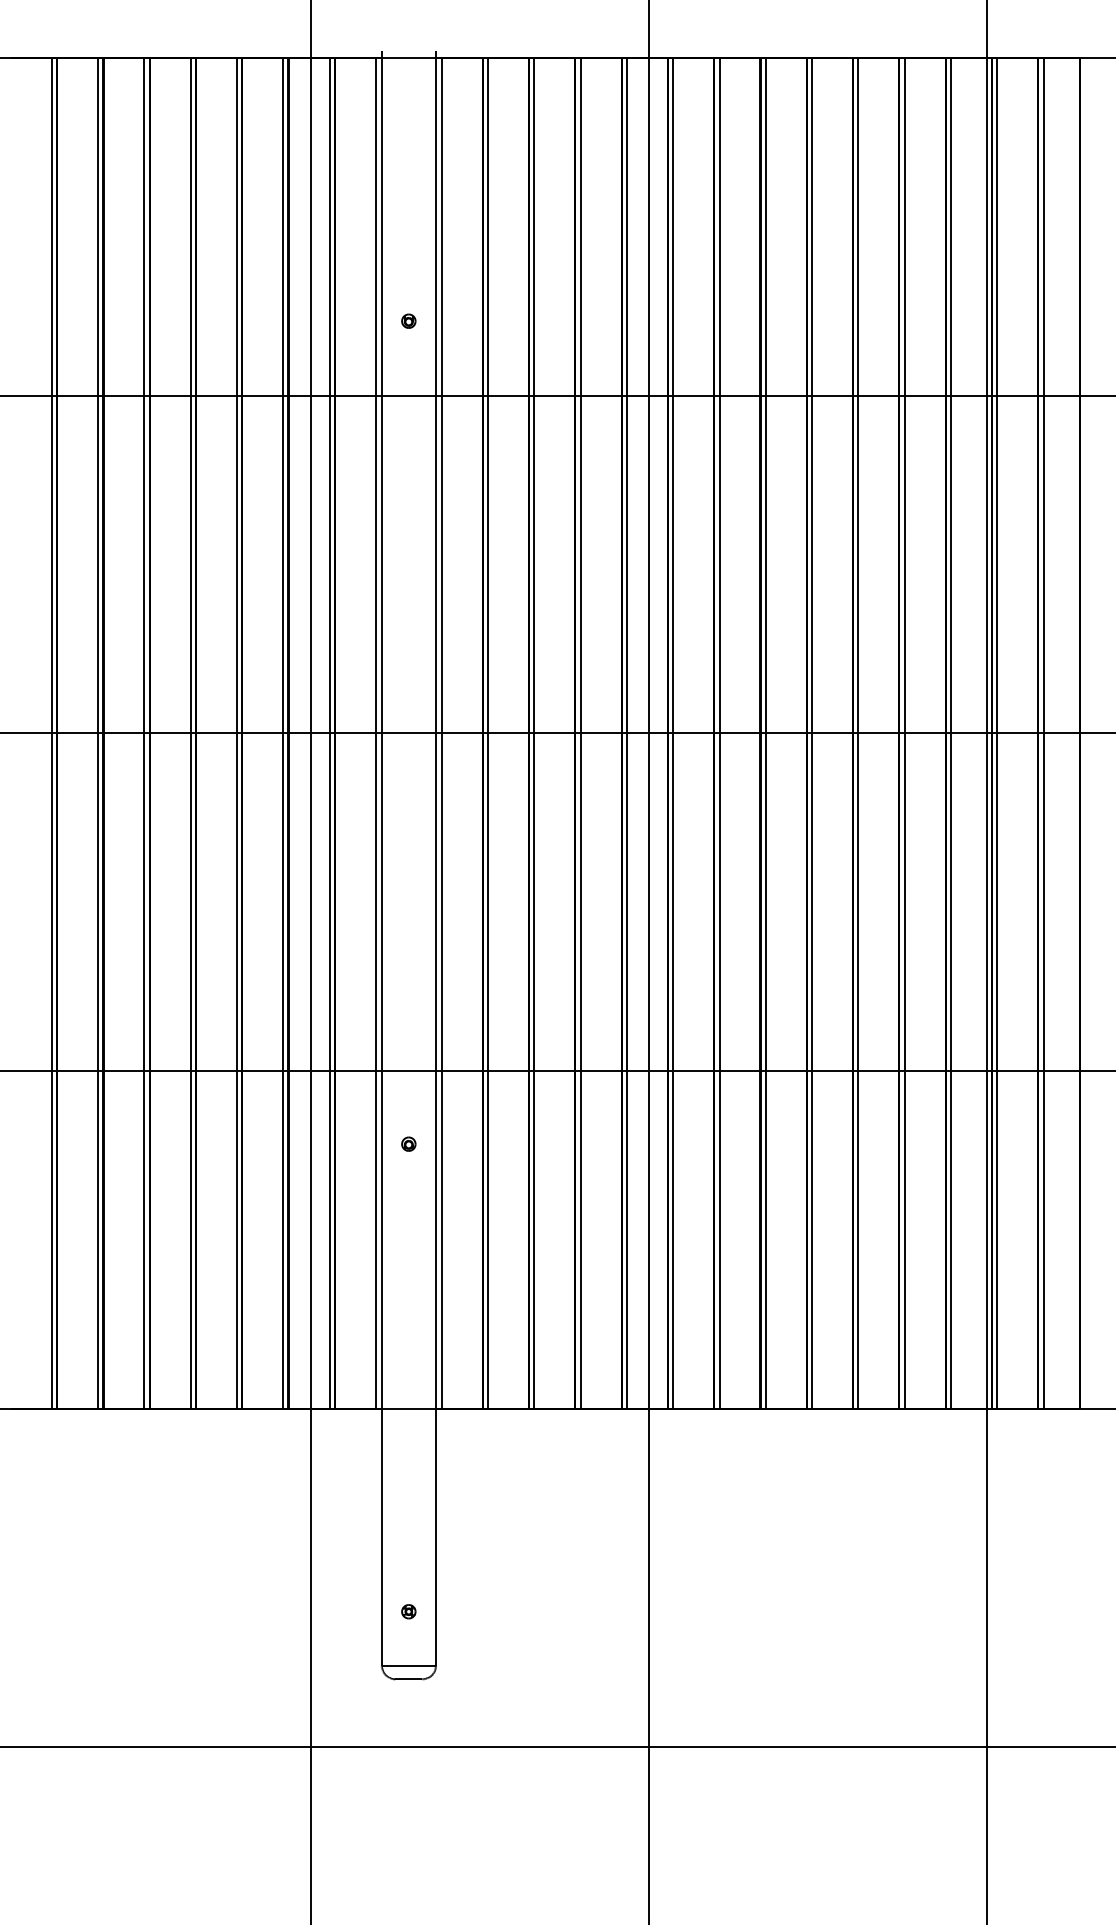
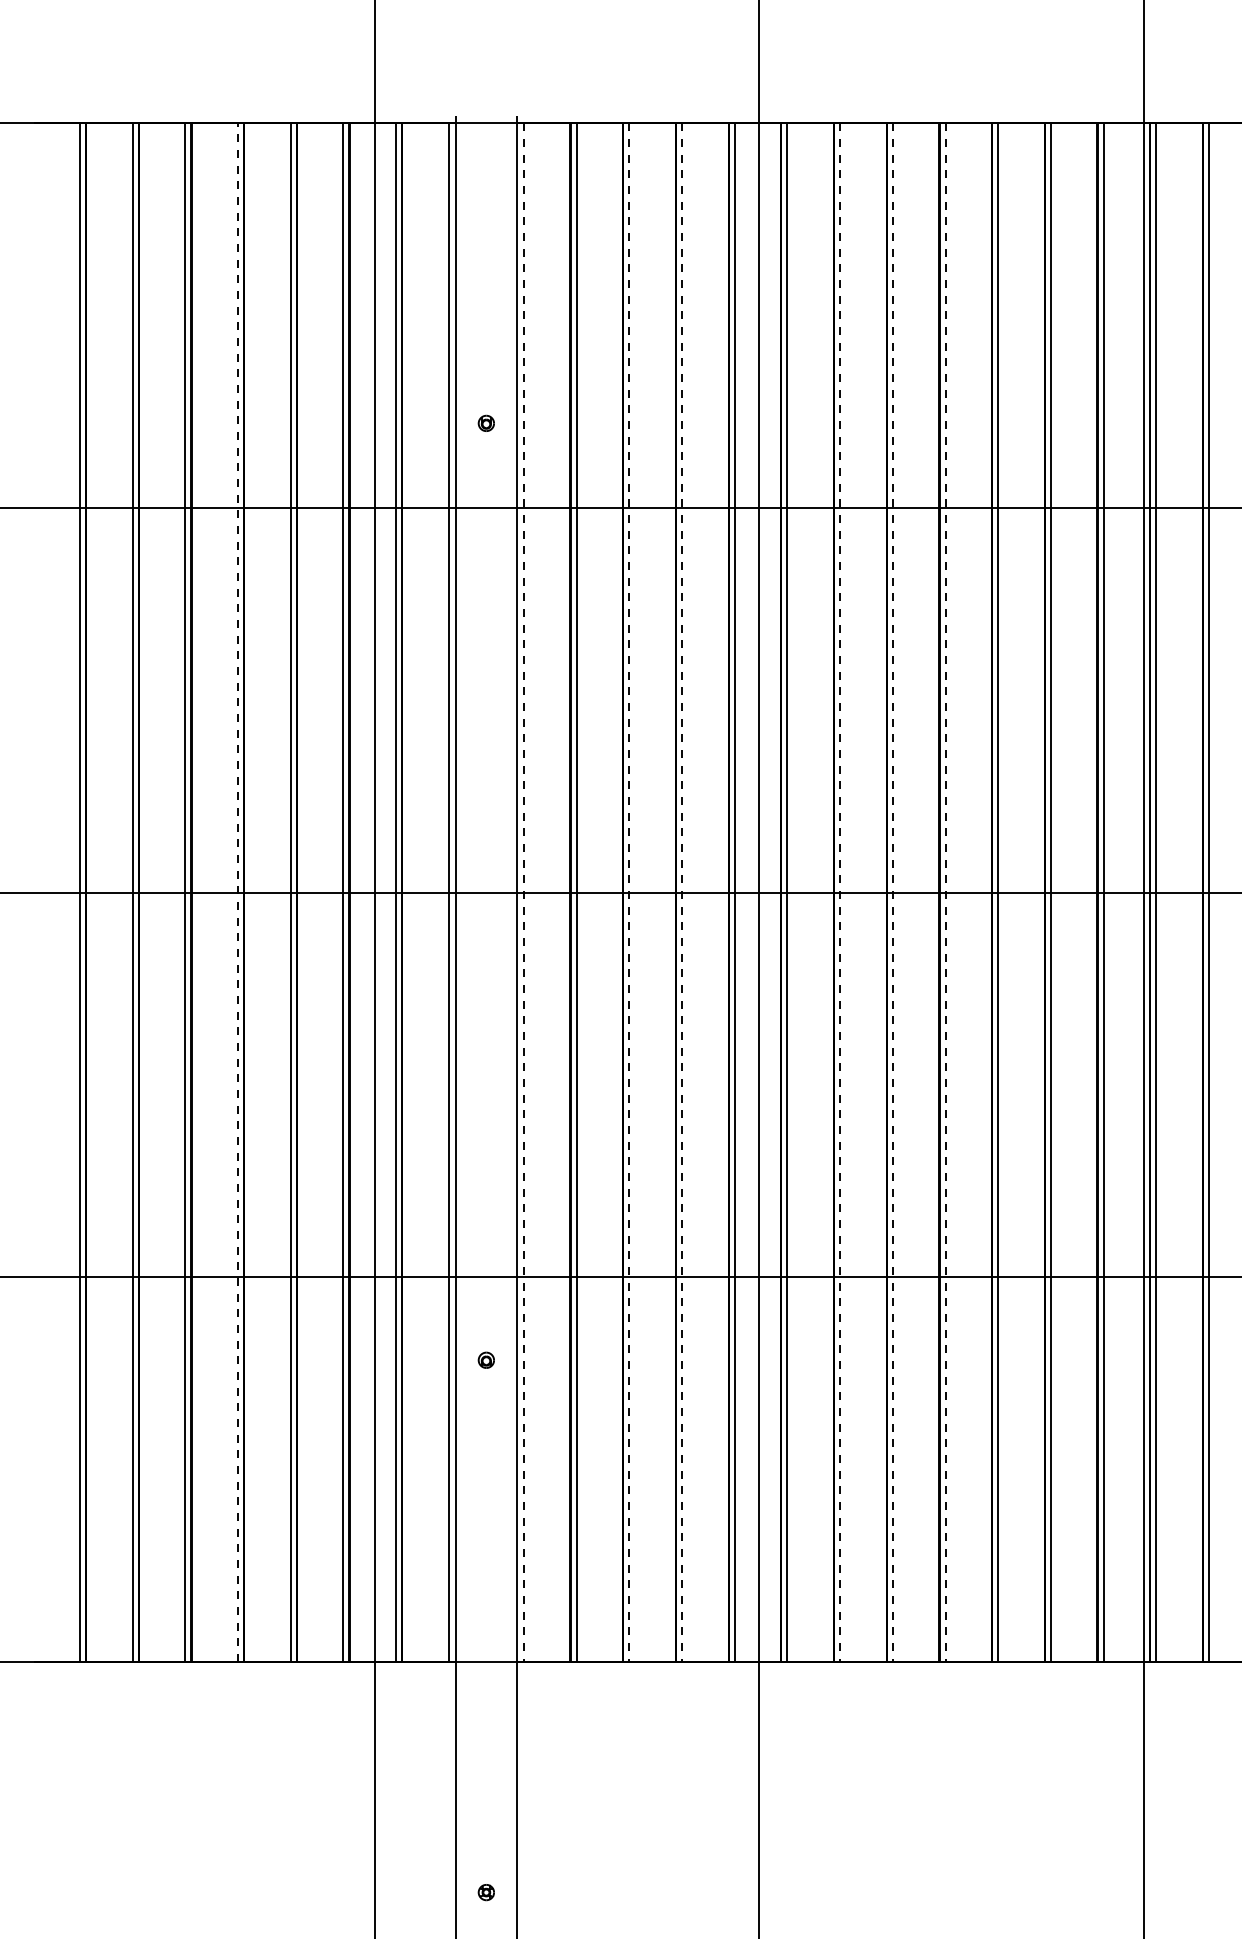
line: (190, 733) -> (237, 892), solid -> dashed
line: (441, 733) -> (523, 892), solid -> dashed
line: (534, 733) -> (629, 892), solid -> dashed
line: (580, 733) -> (681, 892), solid -> dashed
line: (719, 733) -> (840, 892), solid -> dashed
line: (765, 733) -> (892, 892), solid -> dashed
line: (812, 733) -> (945, 892), solid -> dashed

